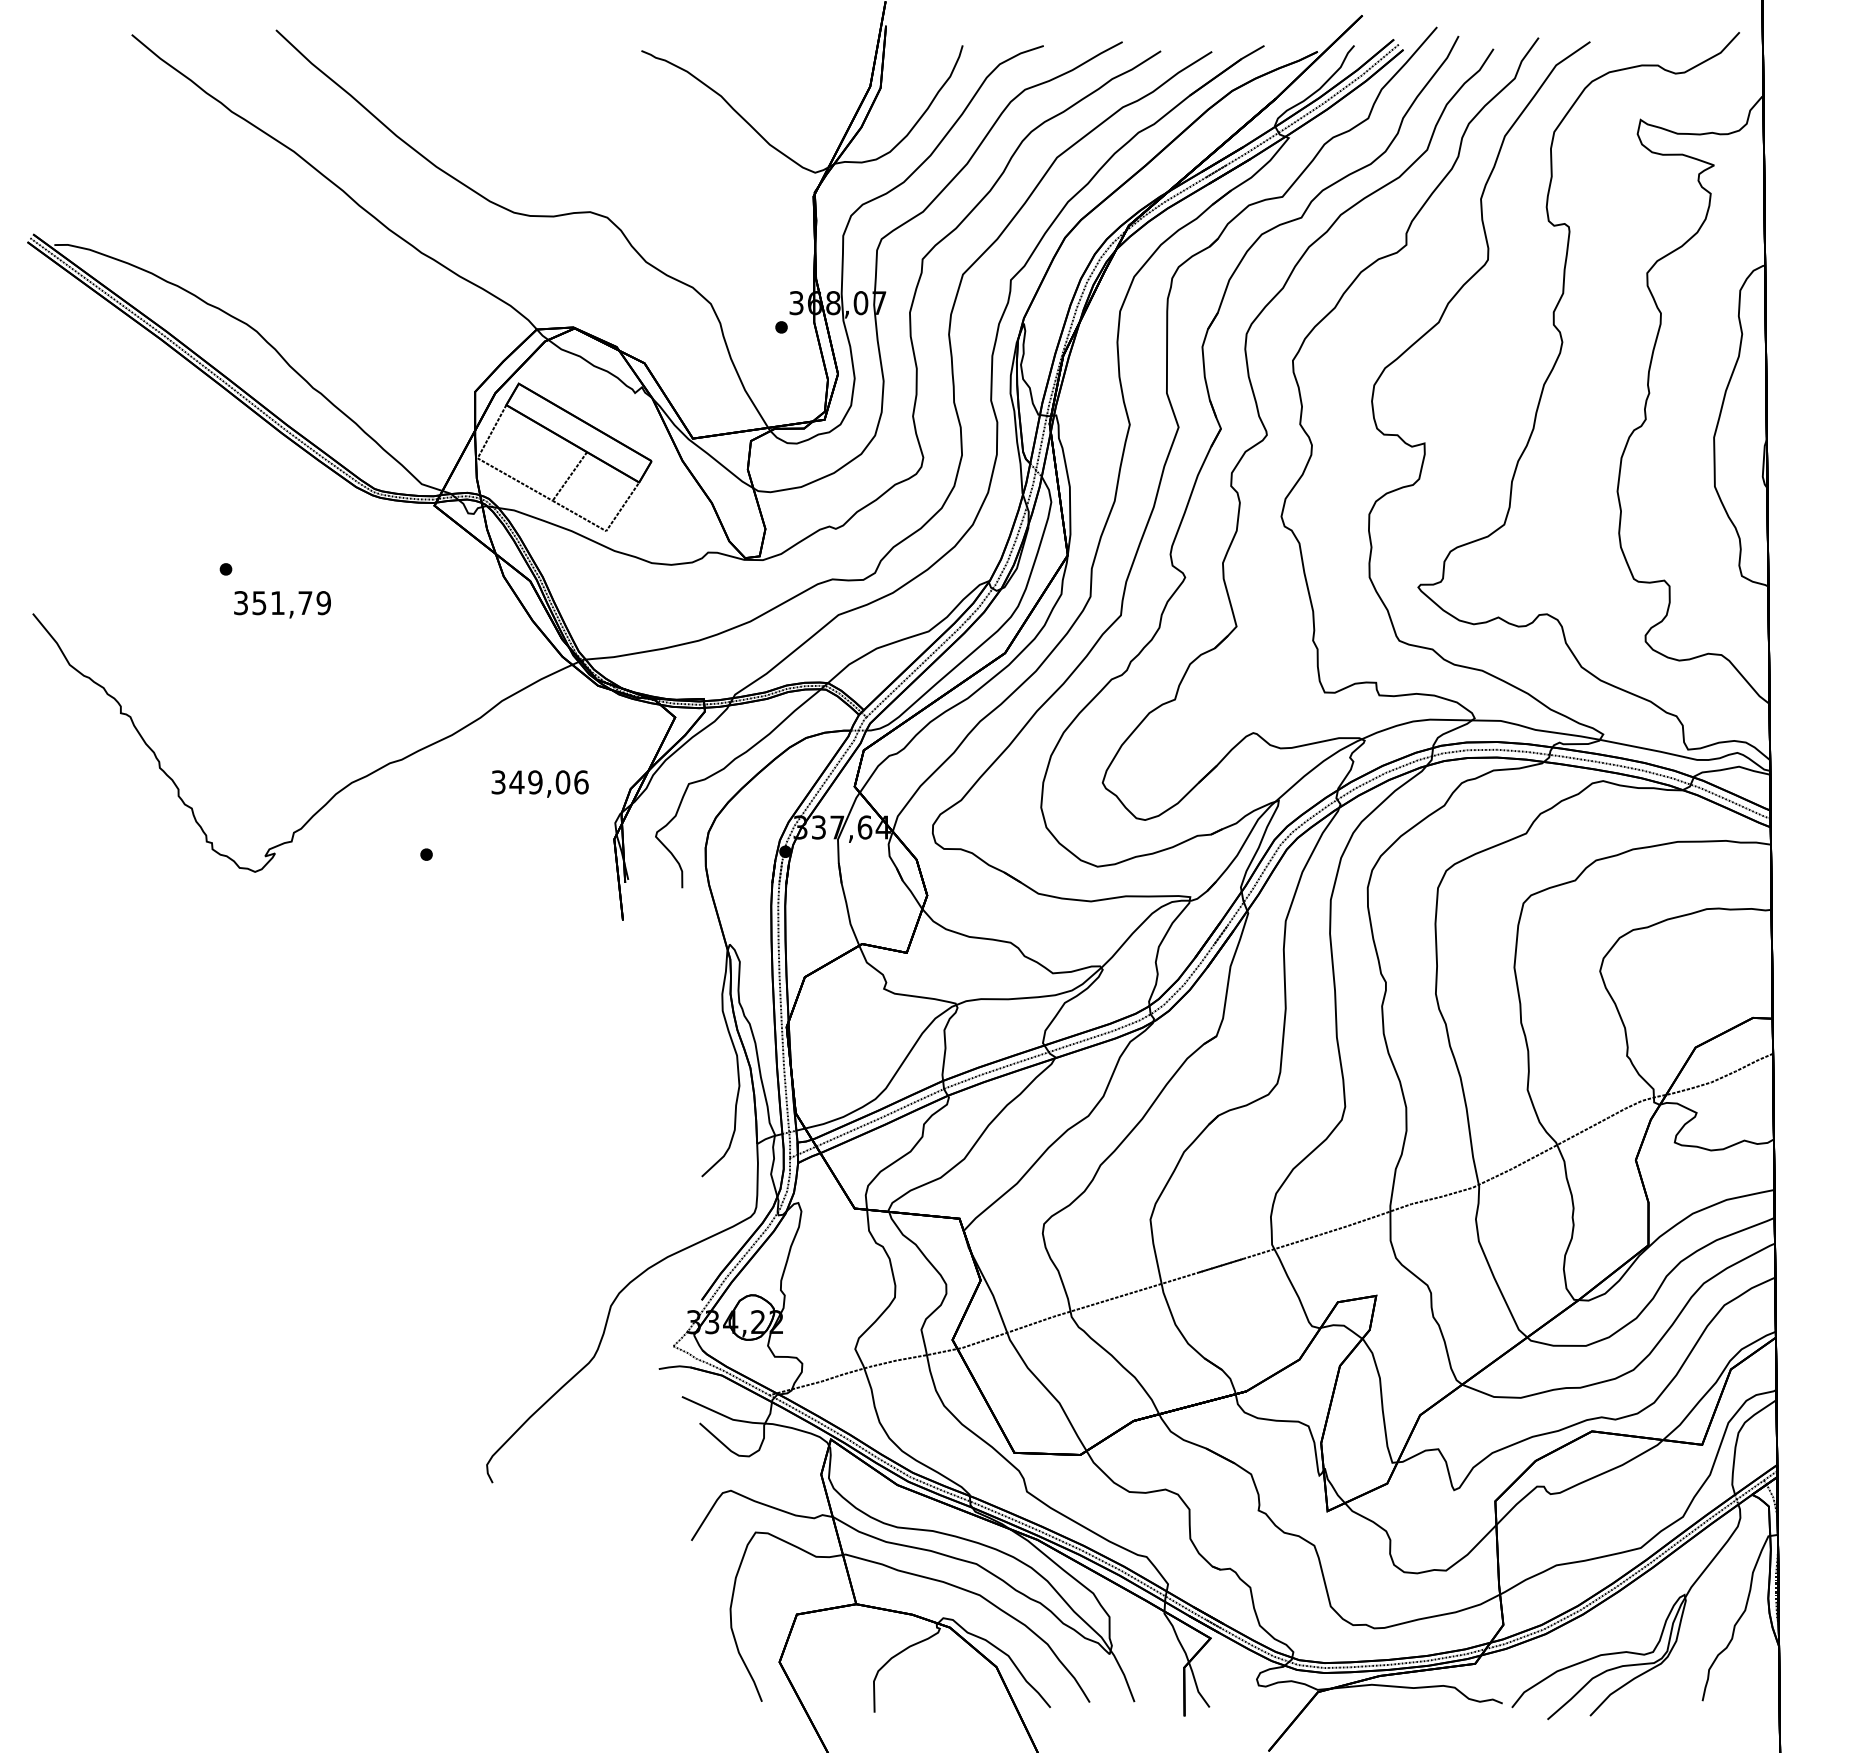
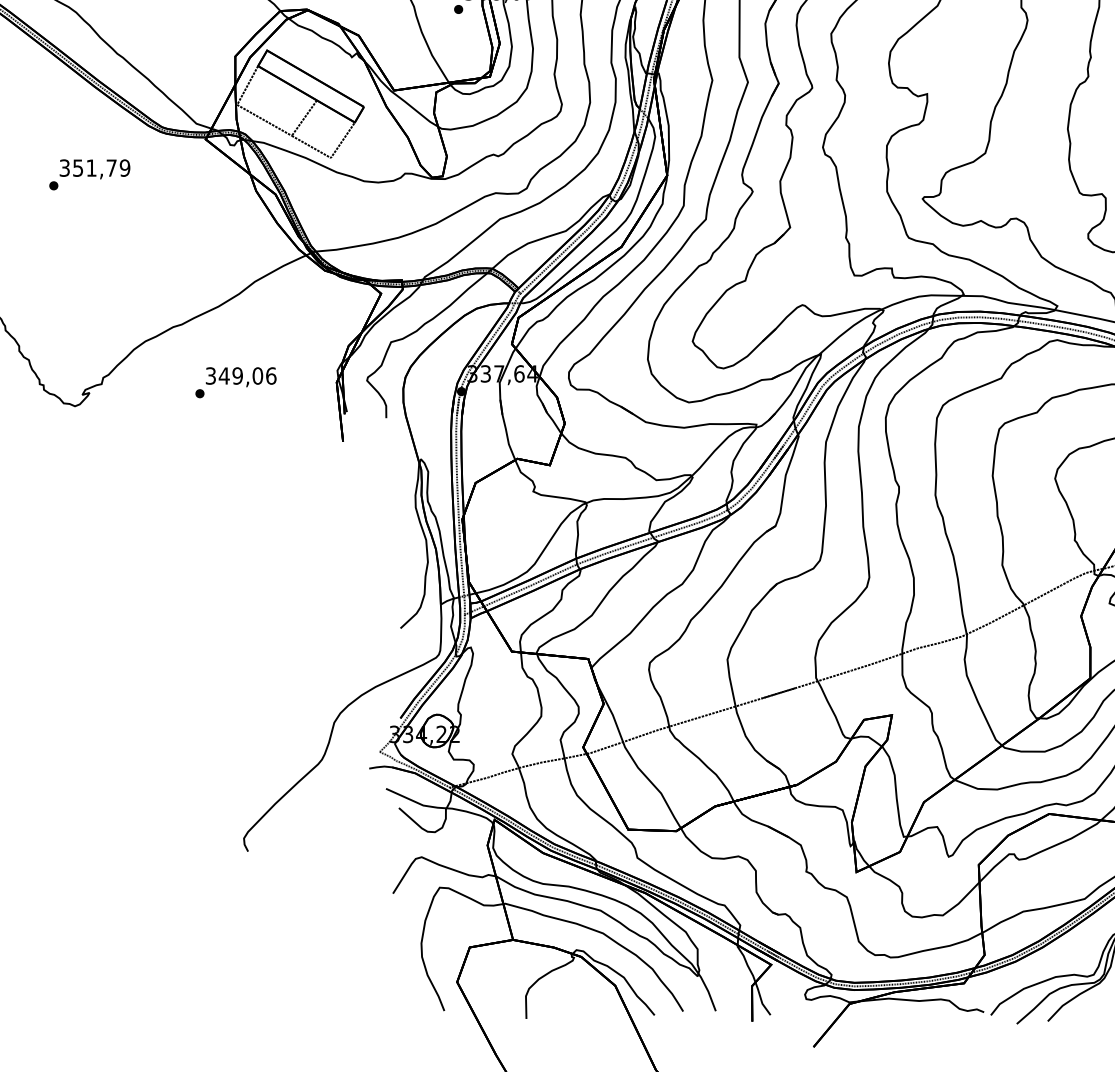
text: (282, 604) -> (94, 169), moved
text: (539, 783) -> (240, 376), moved

